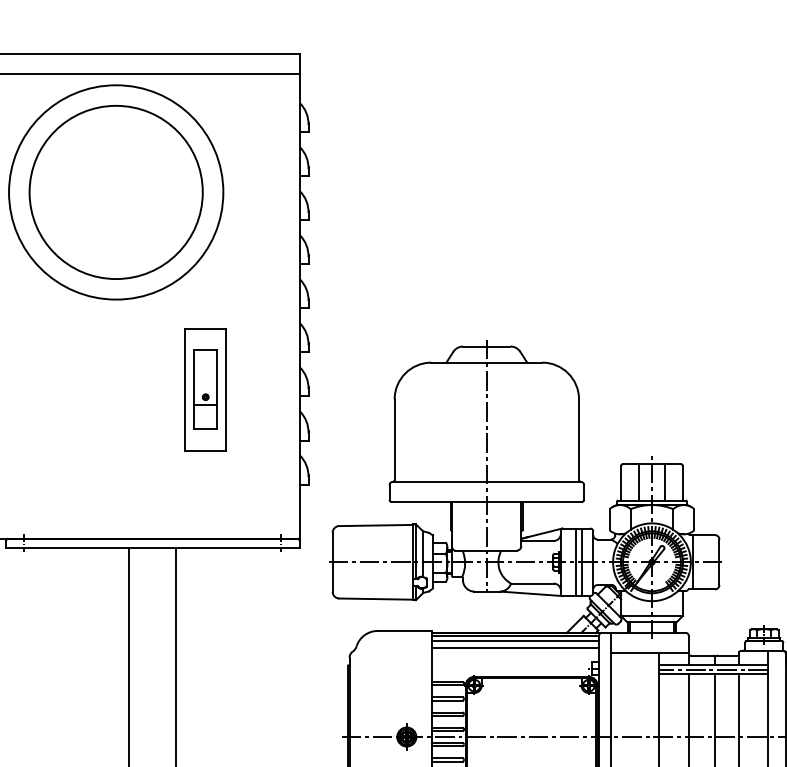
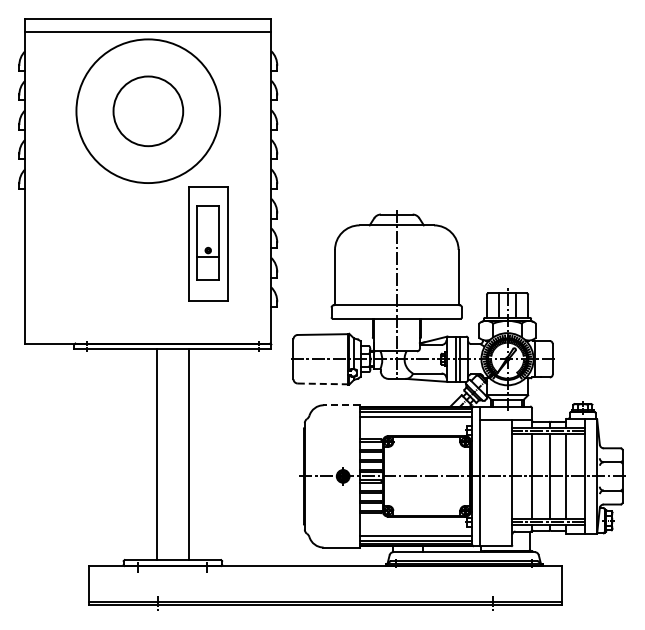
circle: (116, 192) -> (148, 111), size x0.6
part: (205, 389) -> (208, 243), size x1.4
line: (376, 598) -> (322, 383), solid -> dashed
line: (404, 631) -> (341, 405), solid -> dashed

